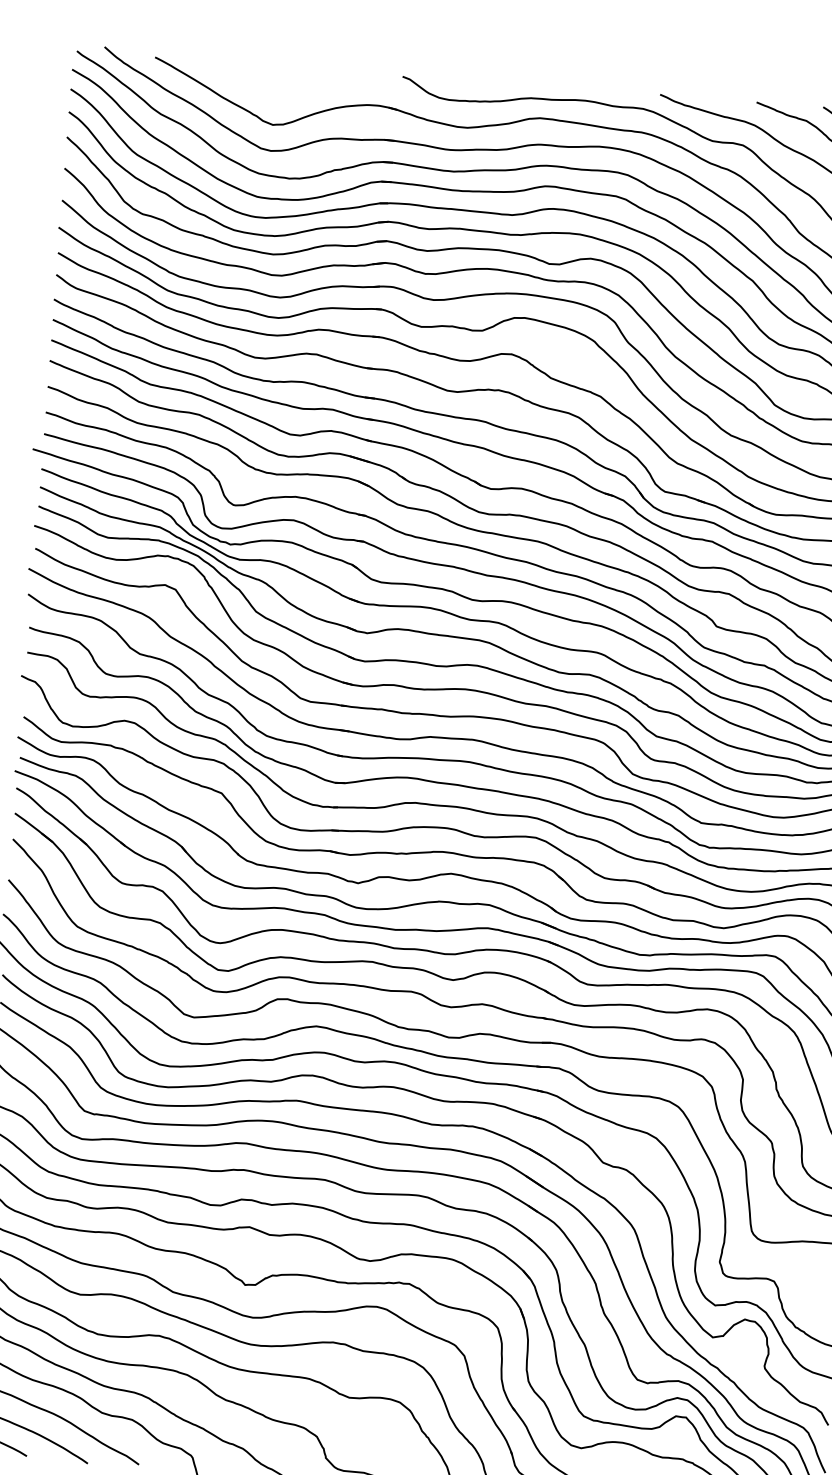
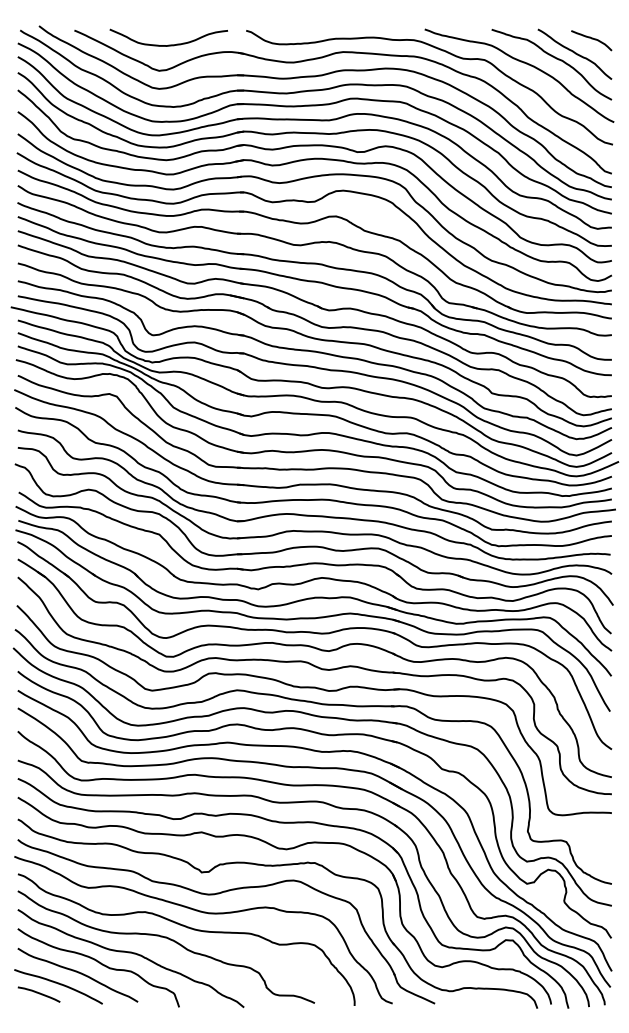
curve: (289, 87) -> (168, 44), added

